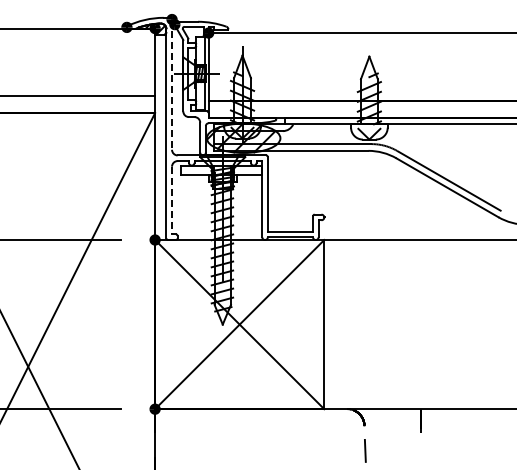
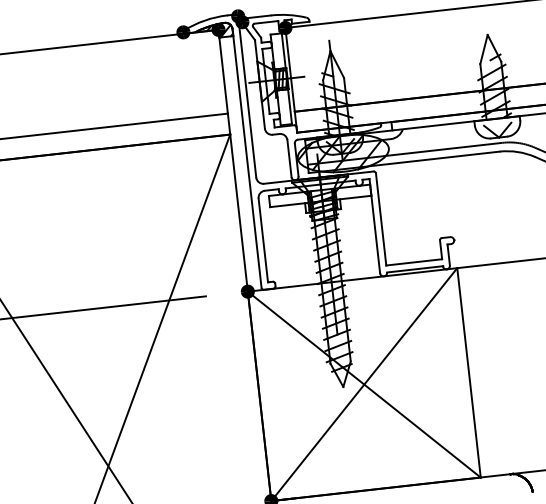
line: (172, 85) -> (247, 97), dashed -> solid
line: (172, 200) -> (263, 240), dashed -> solid

